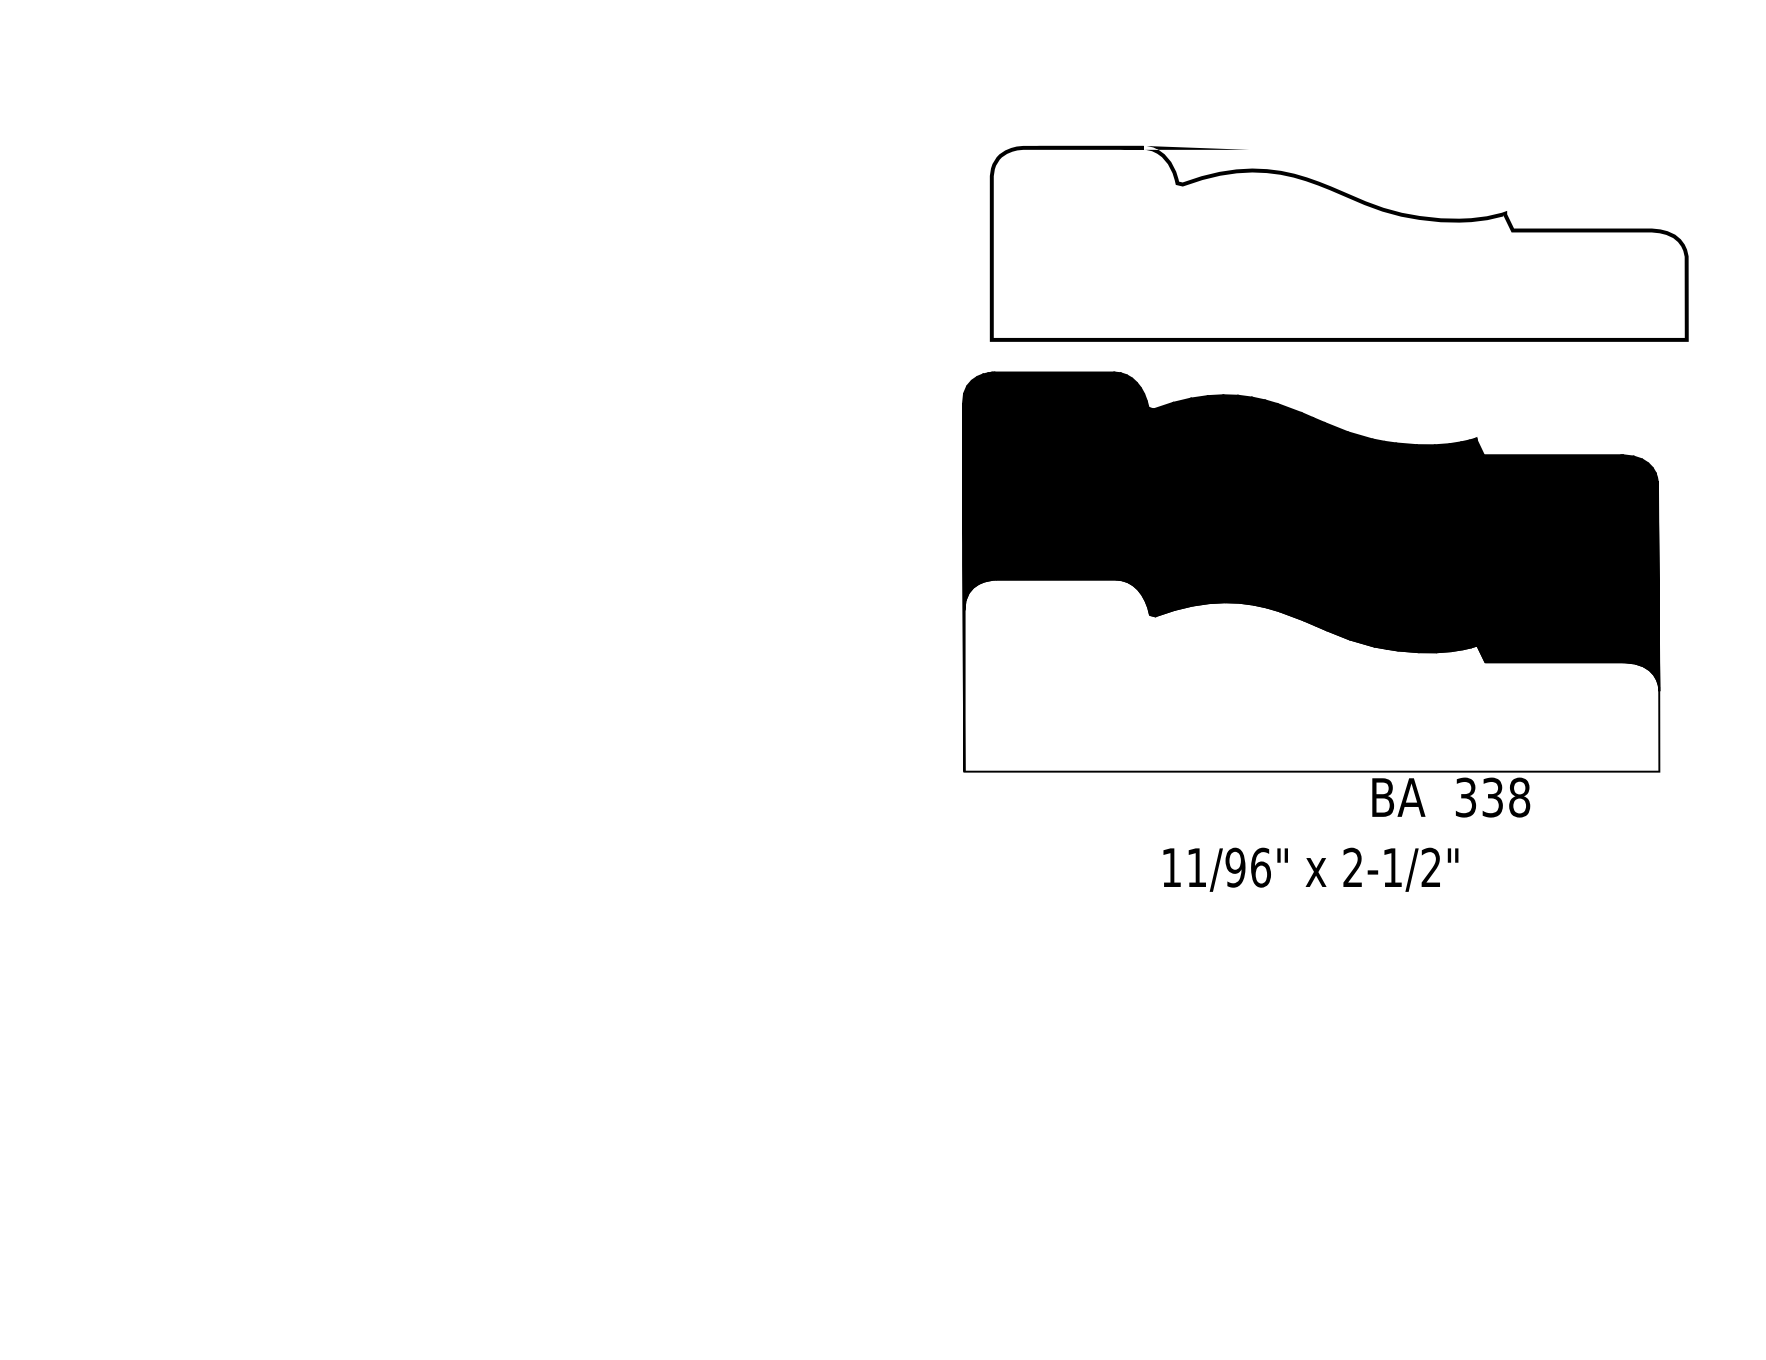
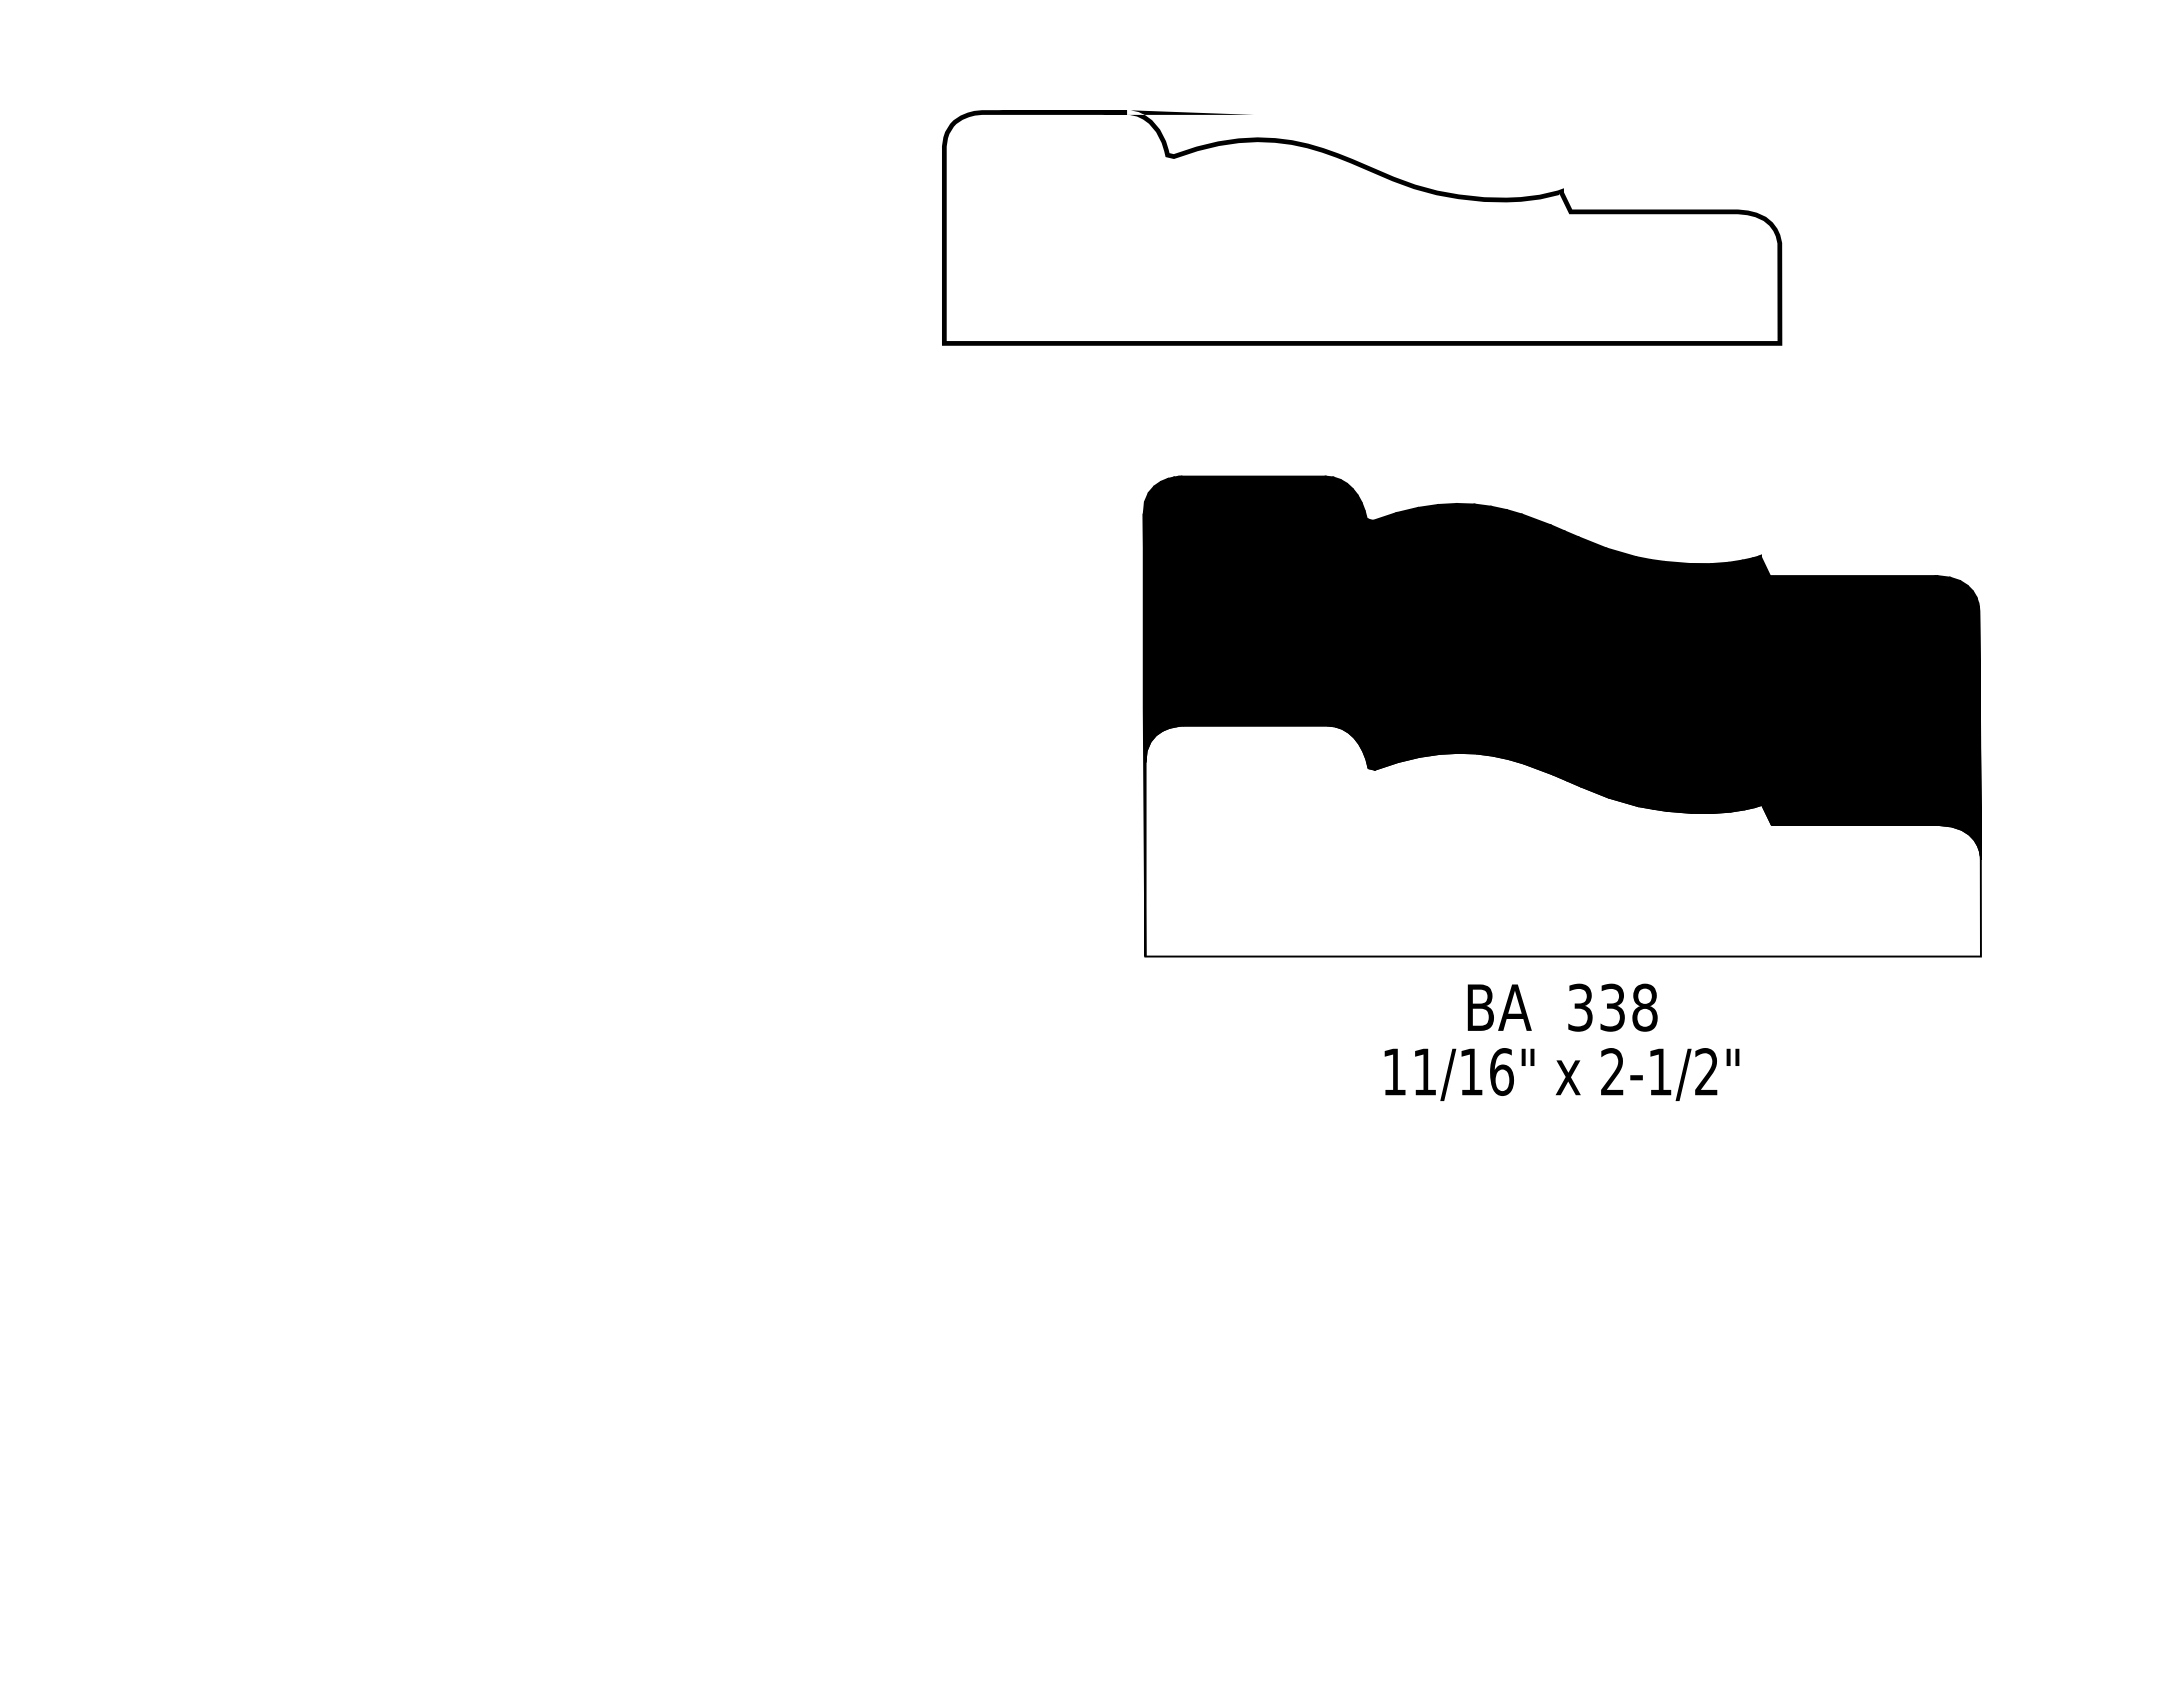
part: (1354, 201) -> (1380, 176), moved
text: (1451, 797) -> (1562, 1007), moved
text: (1235, 867) -> (1471, 1071), 11/96" -> 11/16"

